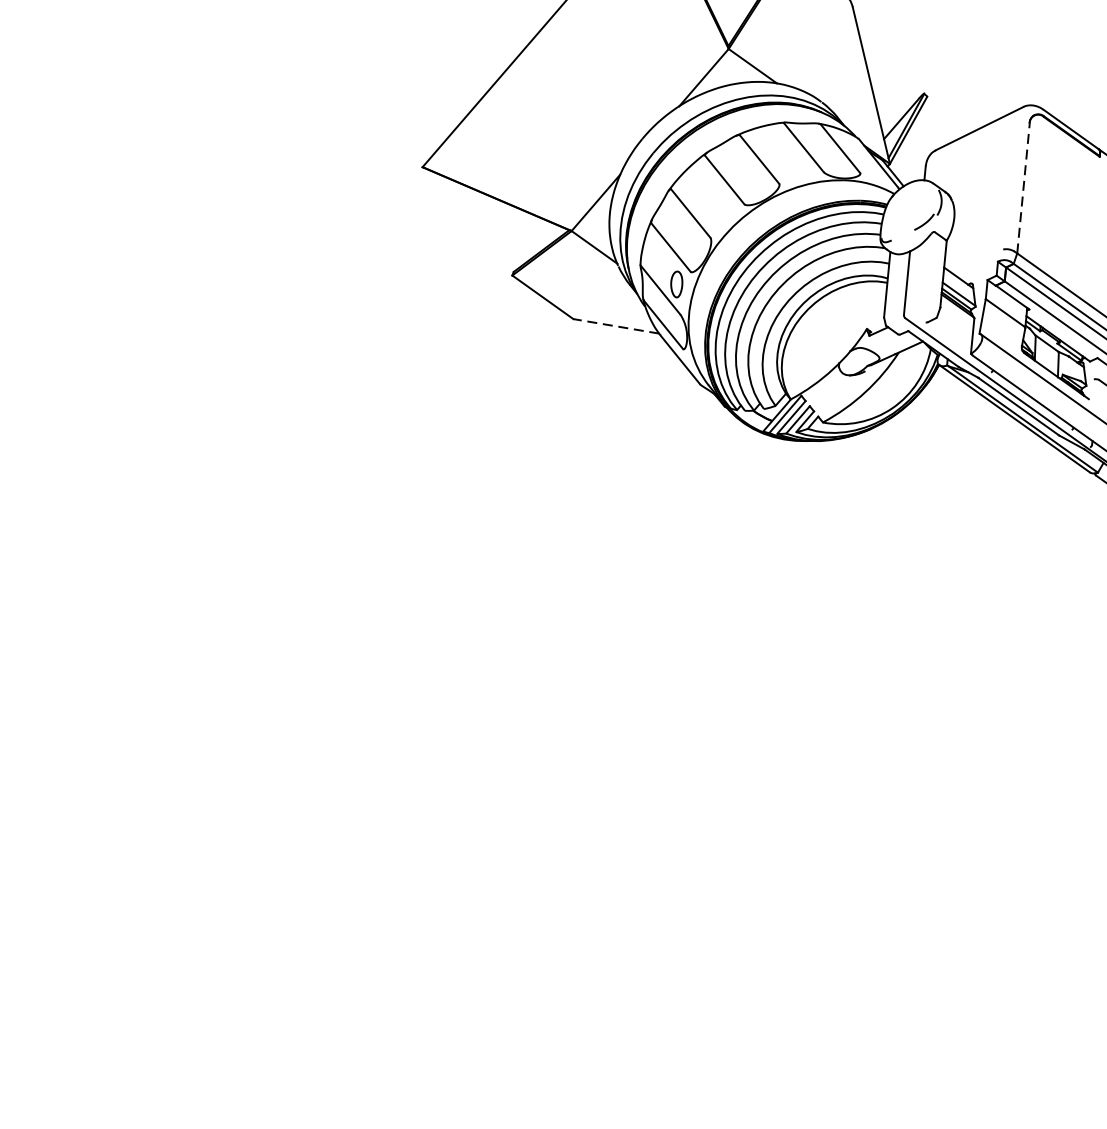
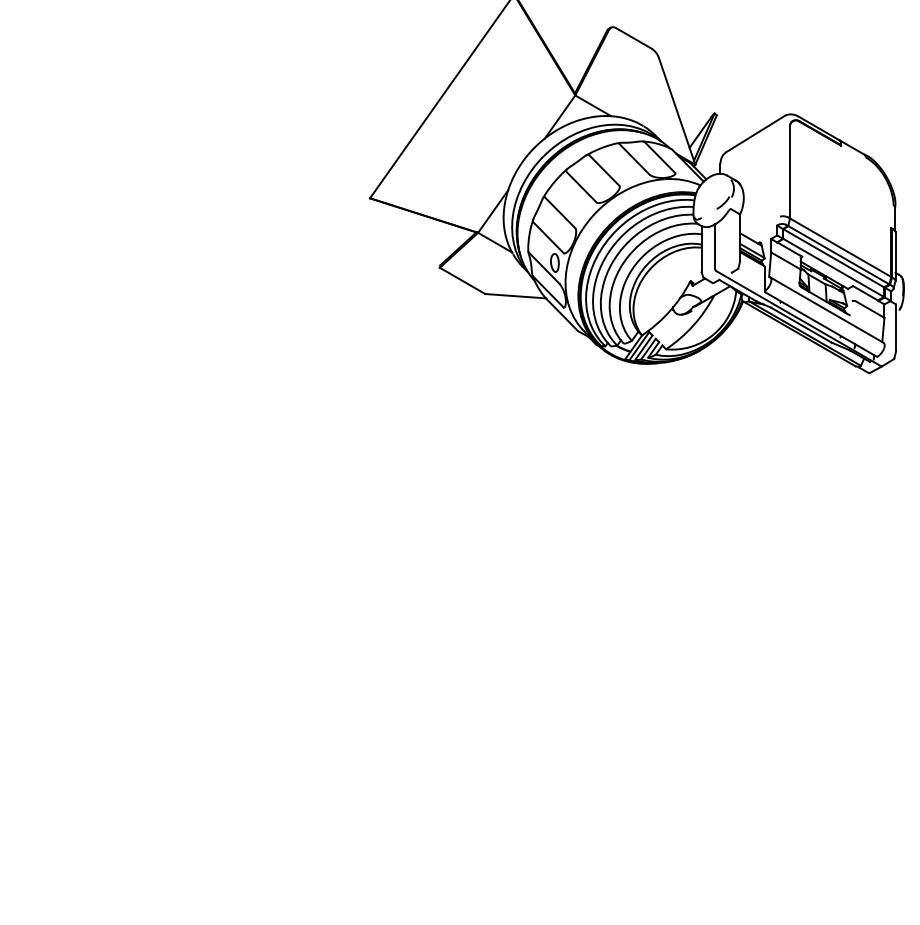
line: (1024, 188) -> (790, 172), dashed -> solid
line: (616, 326) -> (515, 296), dashed -> solid

